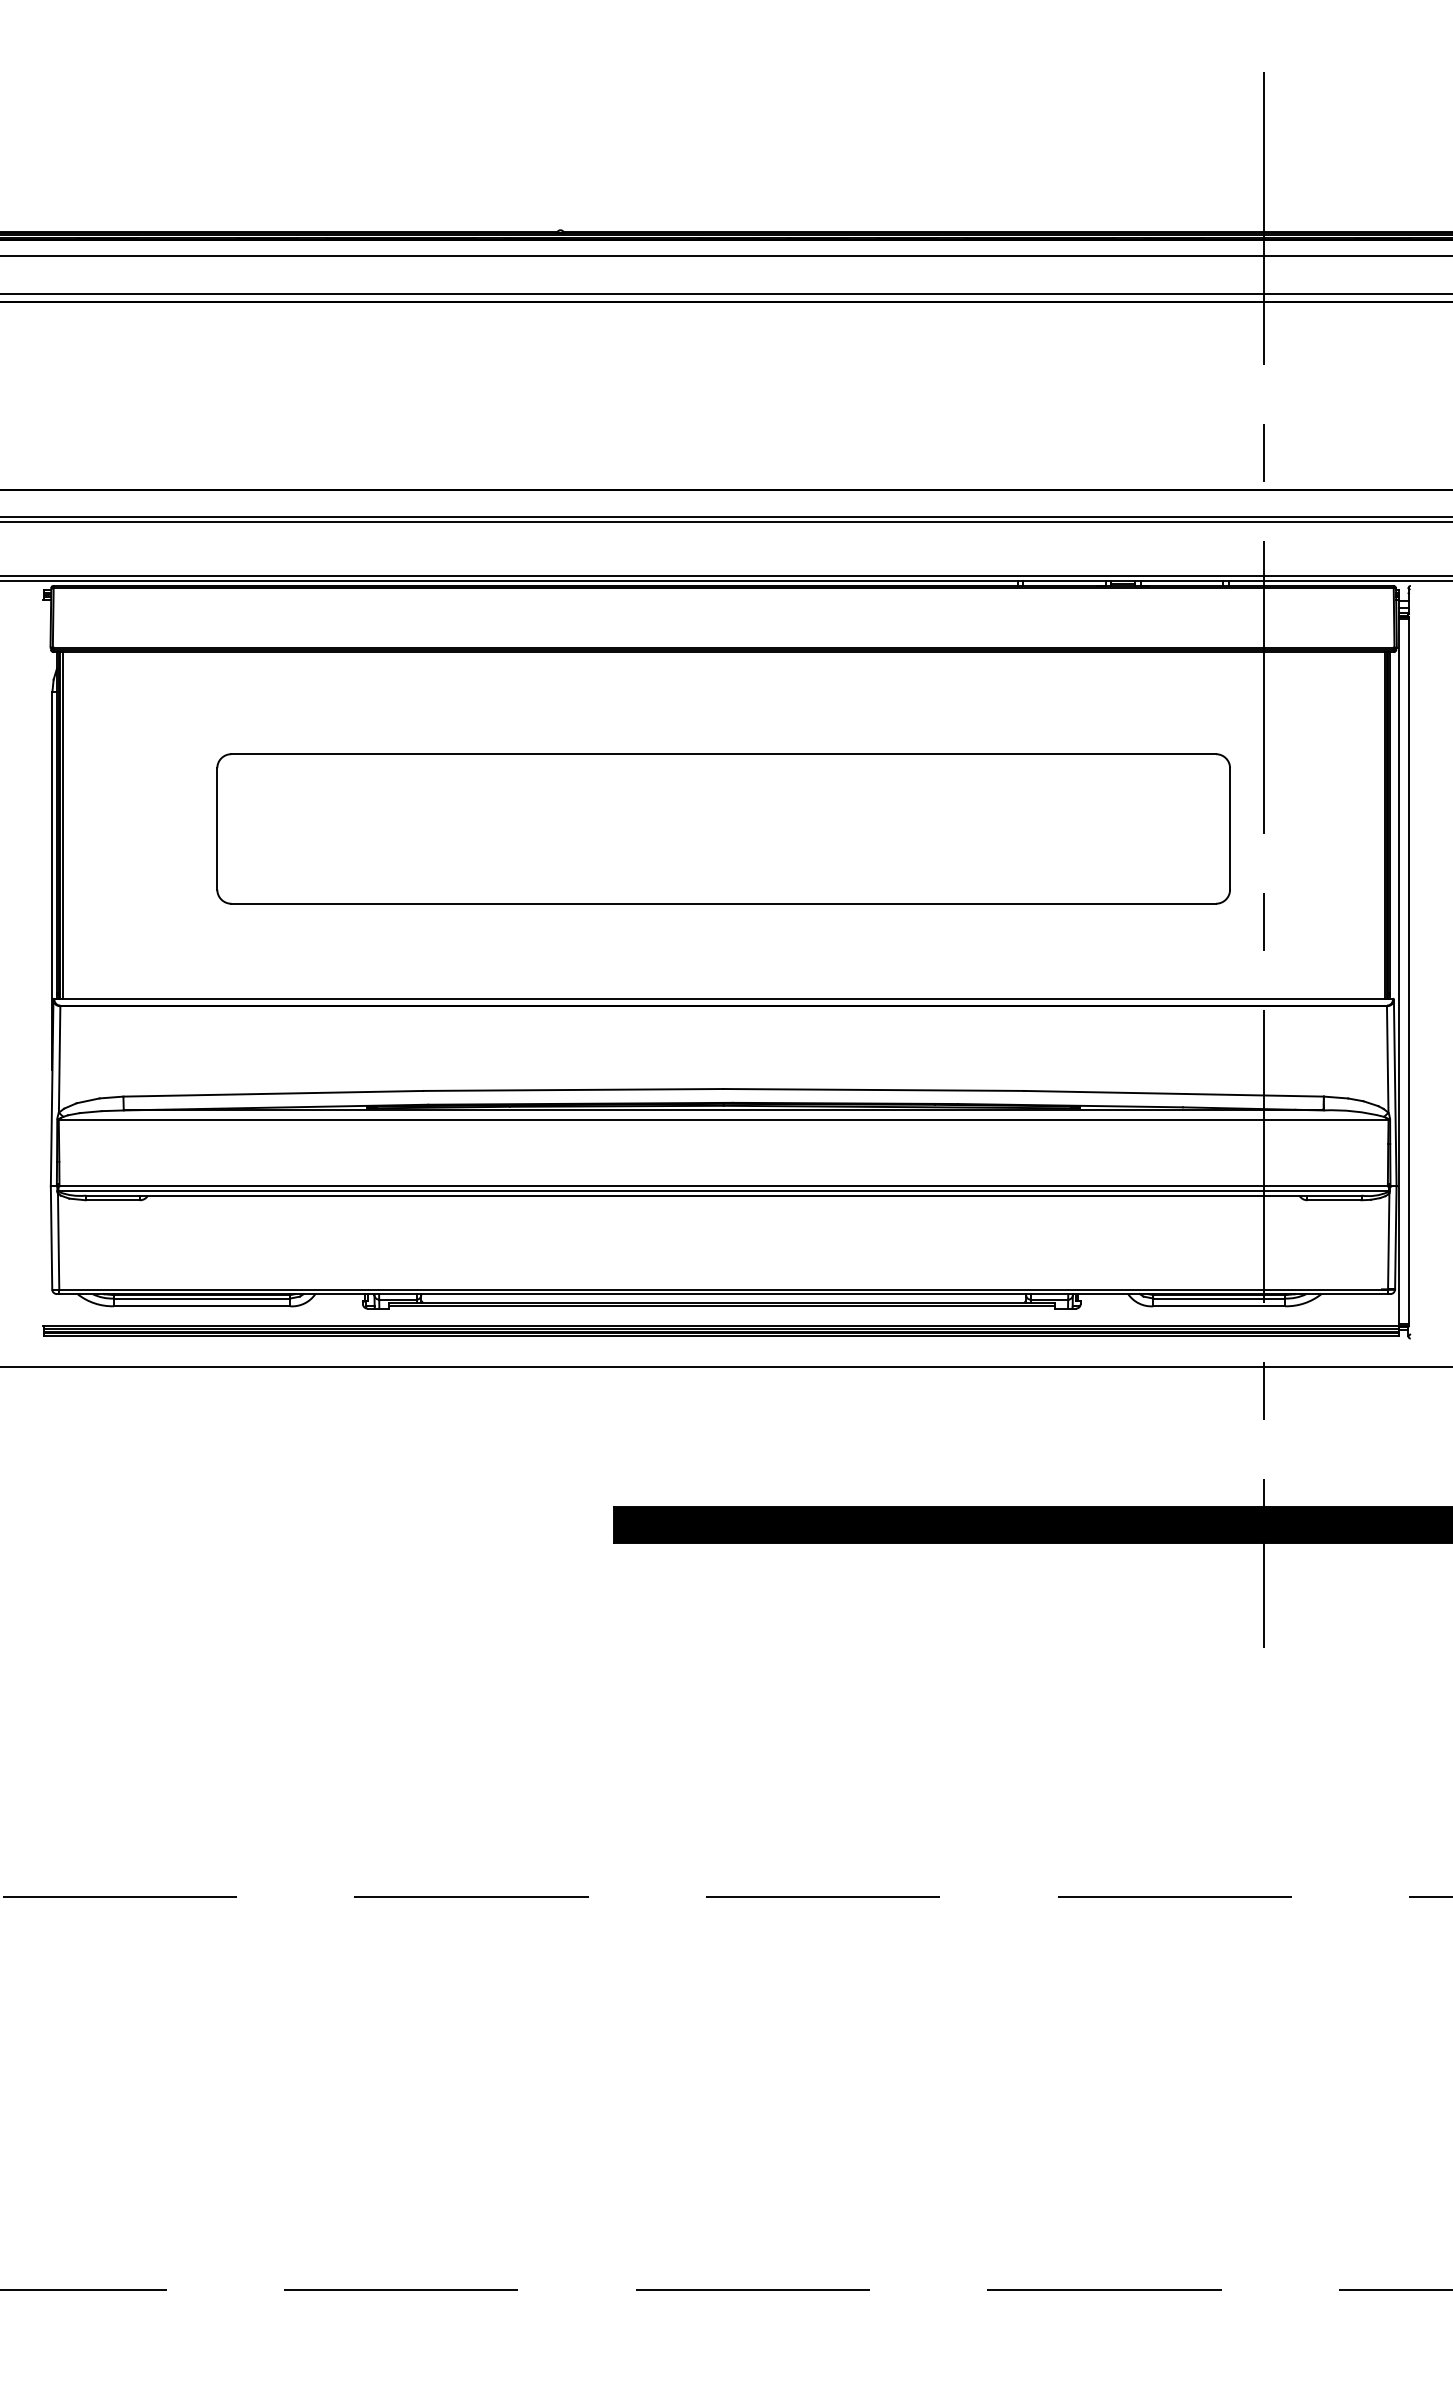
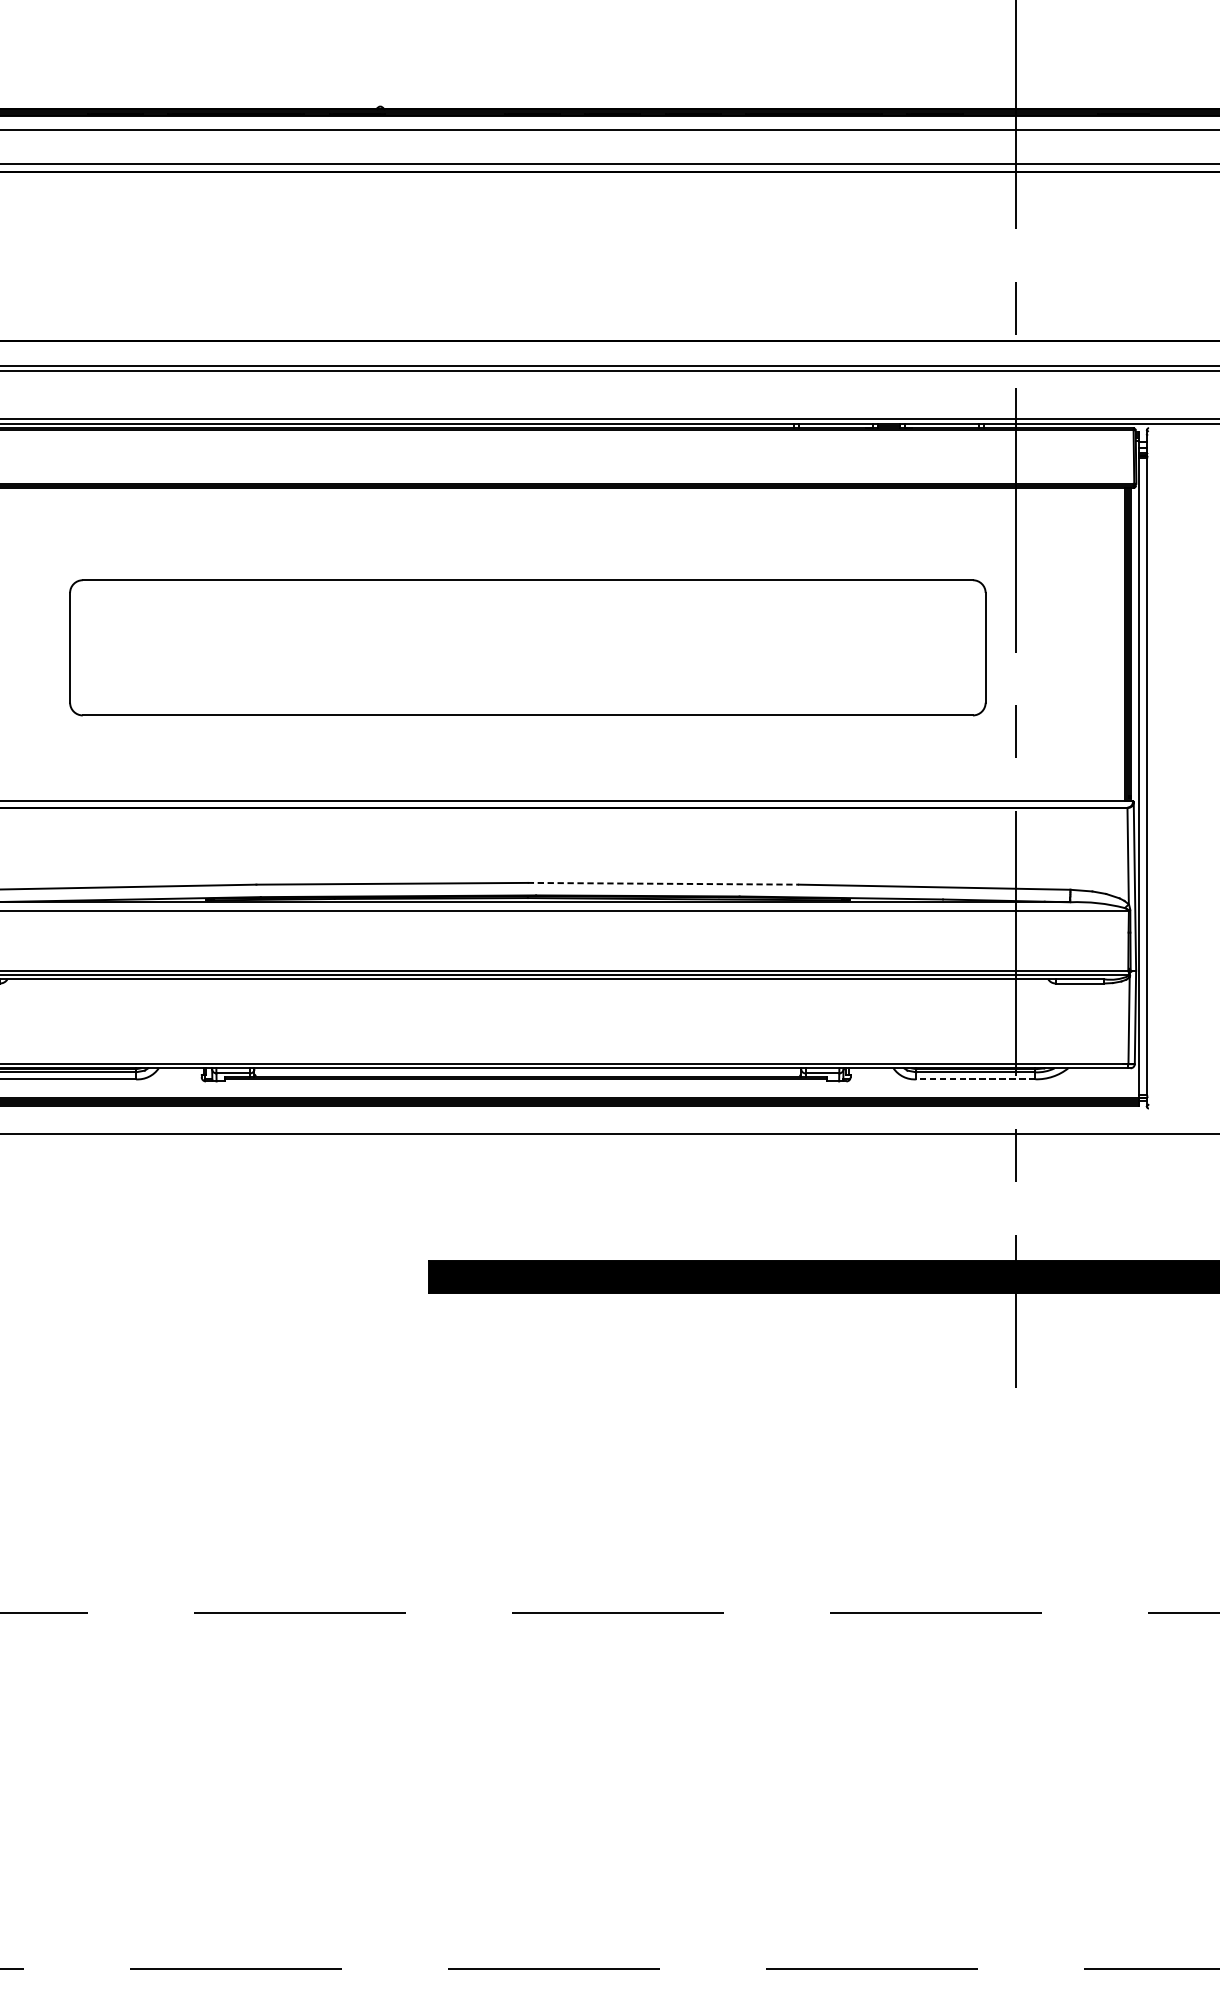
line: (874, 1089) -> (664, 883), solid -> dashed
line: (1219, 1306) -> (976, 1079), solid -> dashed

